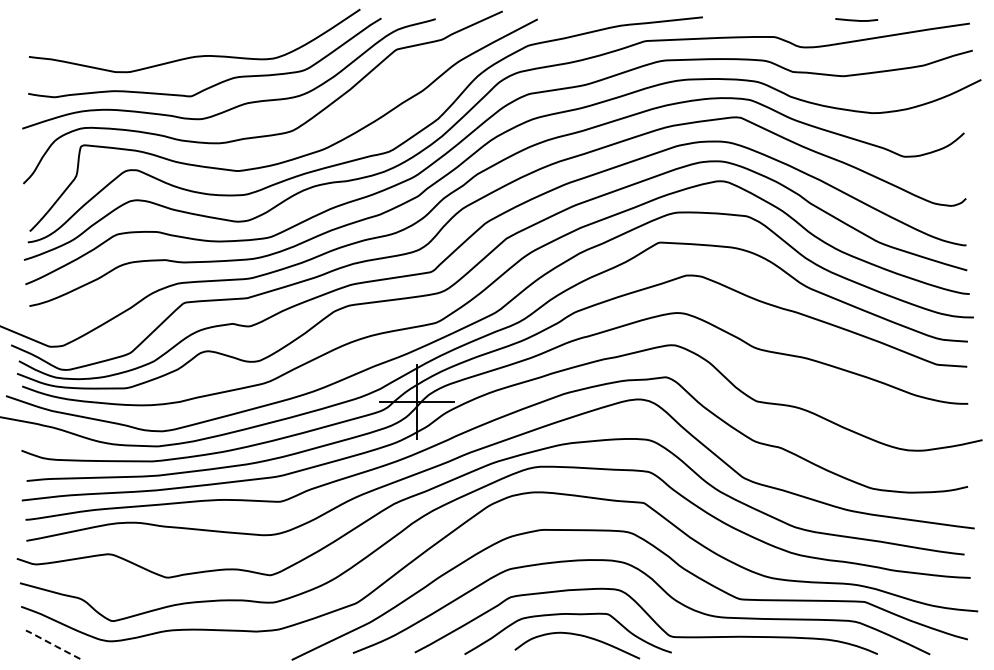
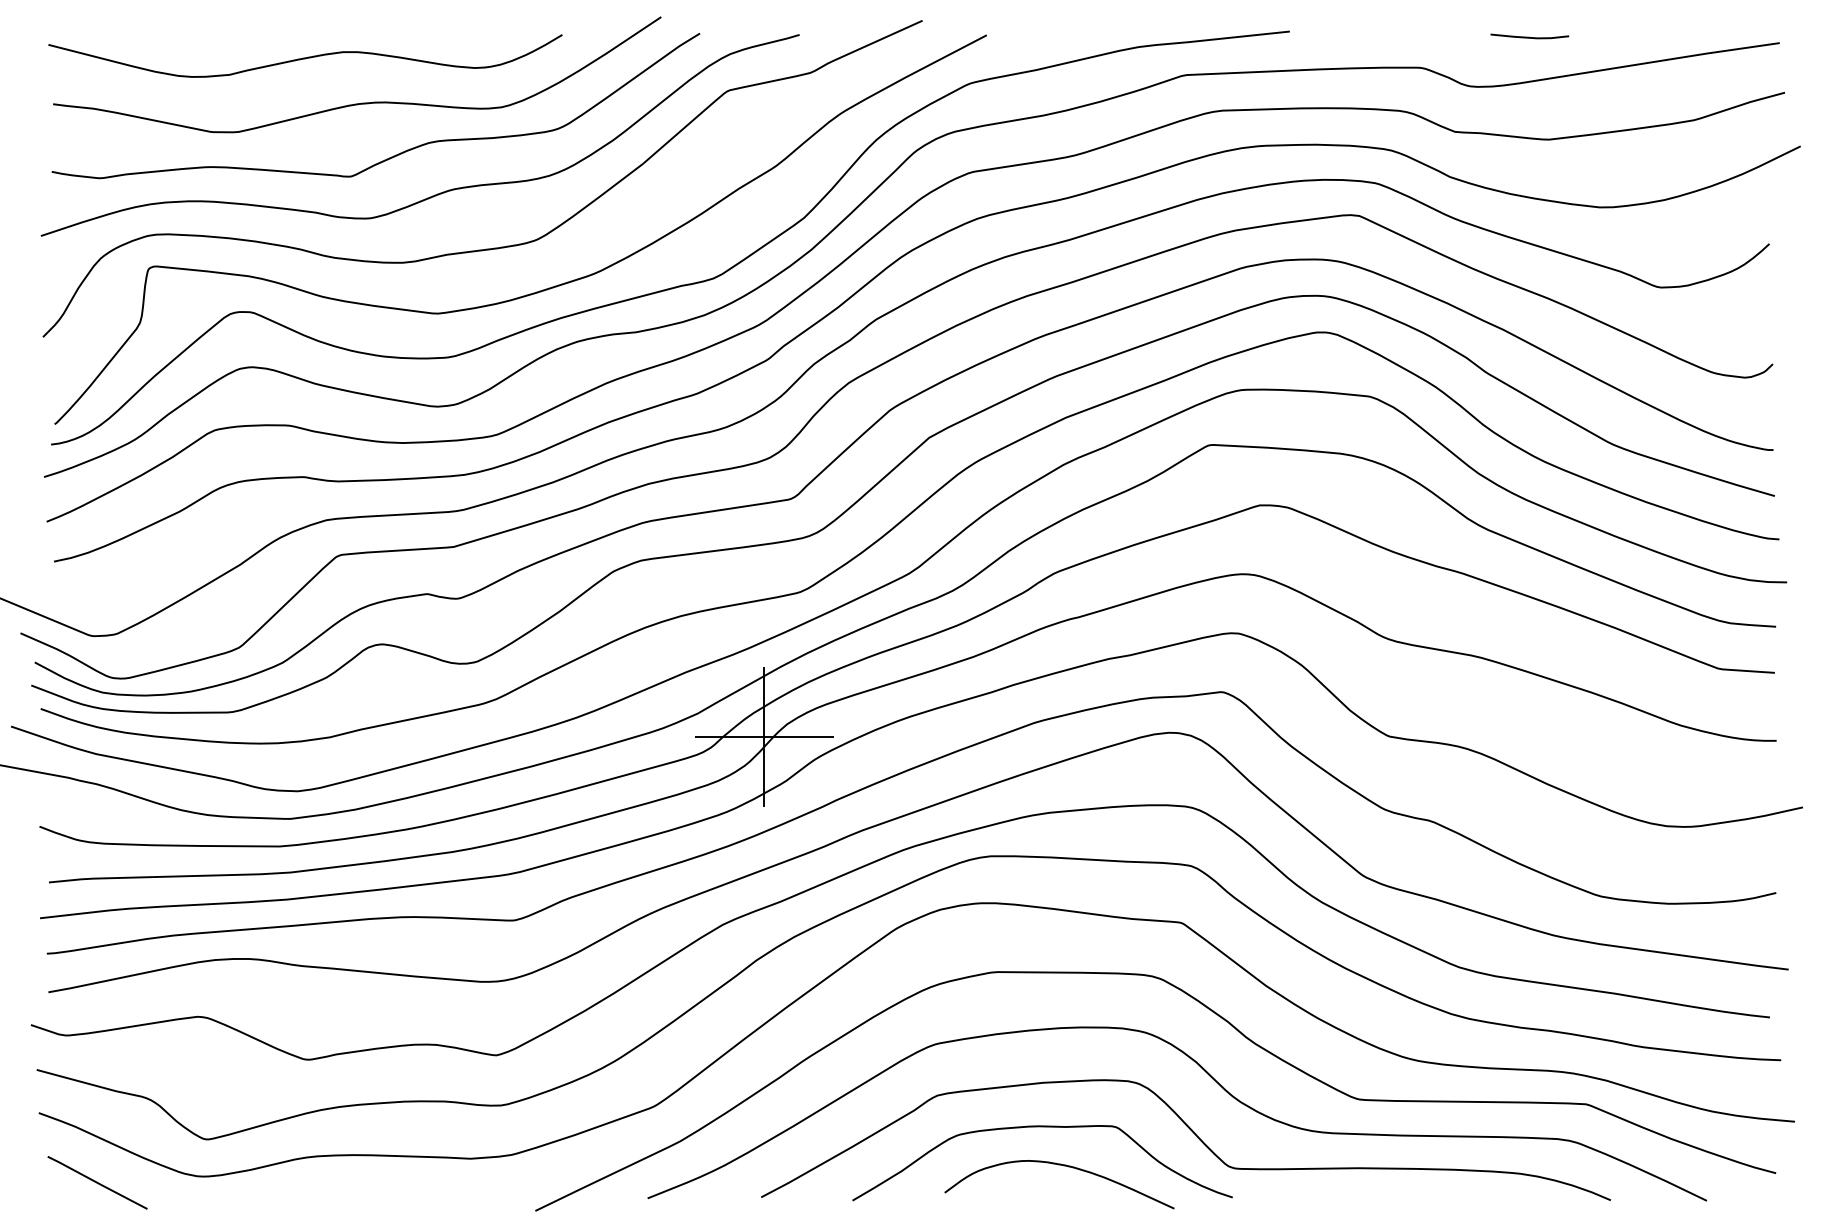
line: (856, 19) -> (1529, 35), moved
curve: (166, 30) -> (305, 55), added
line: (52, 644) -> (96, 1182), dashed -> solid

